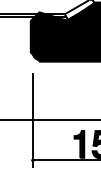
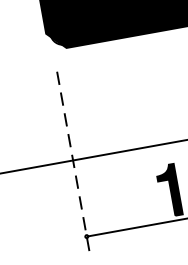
line: (32, 120) -> (72, 161), solid -> dashed

